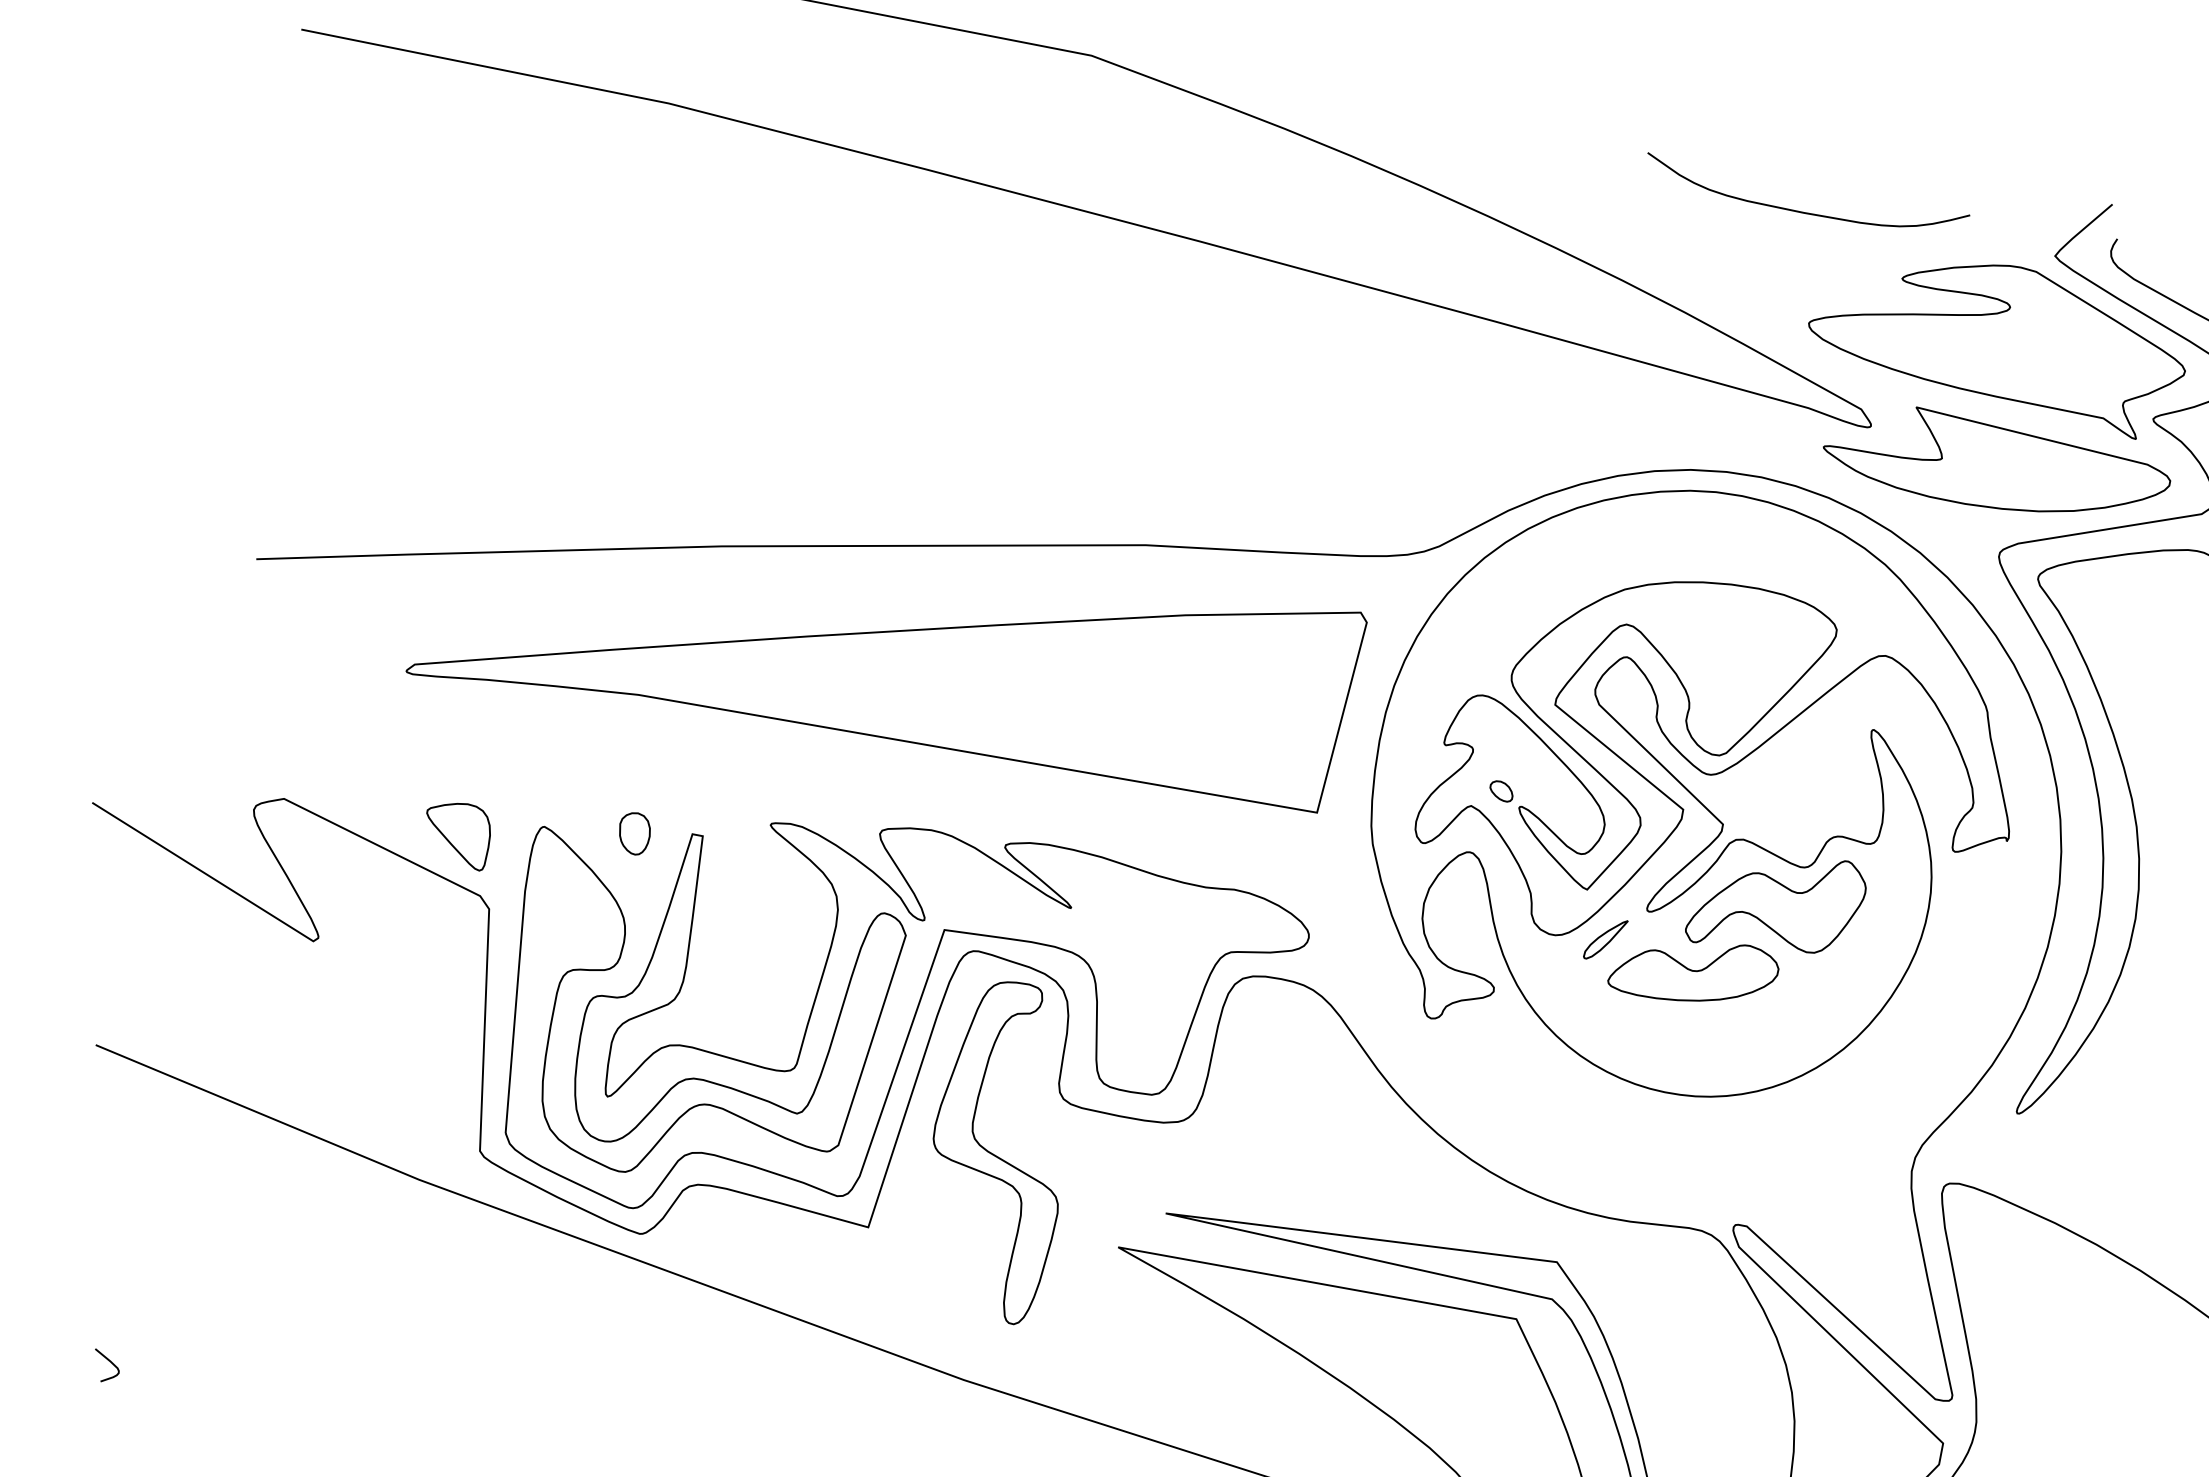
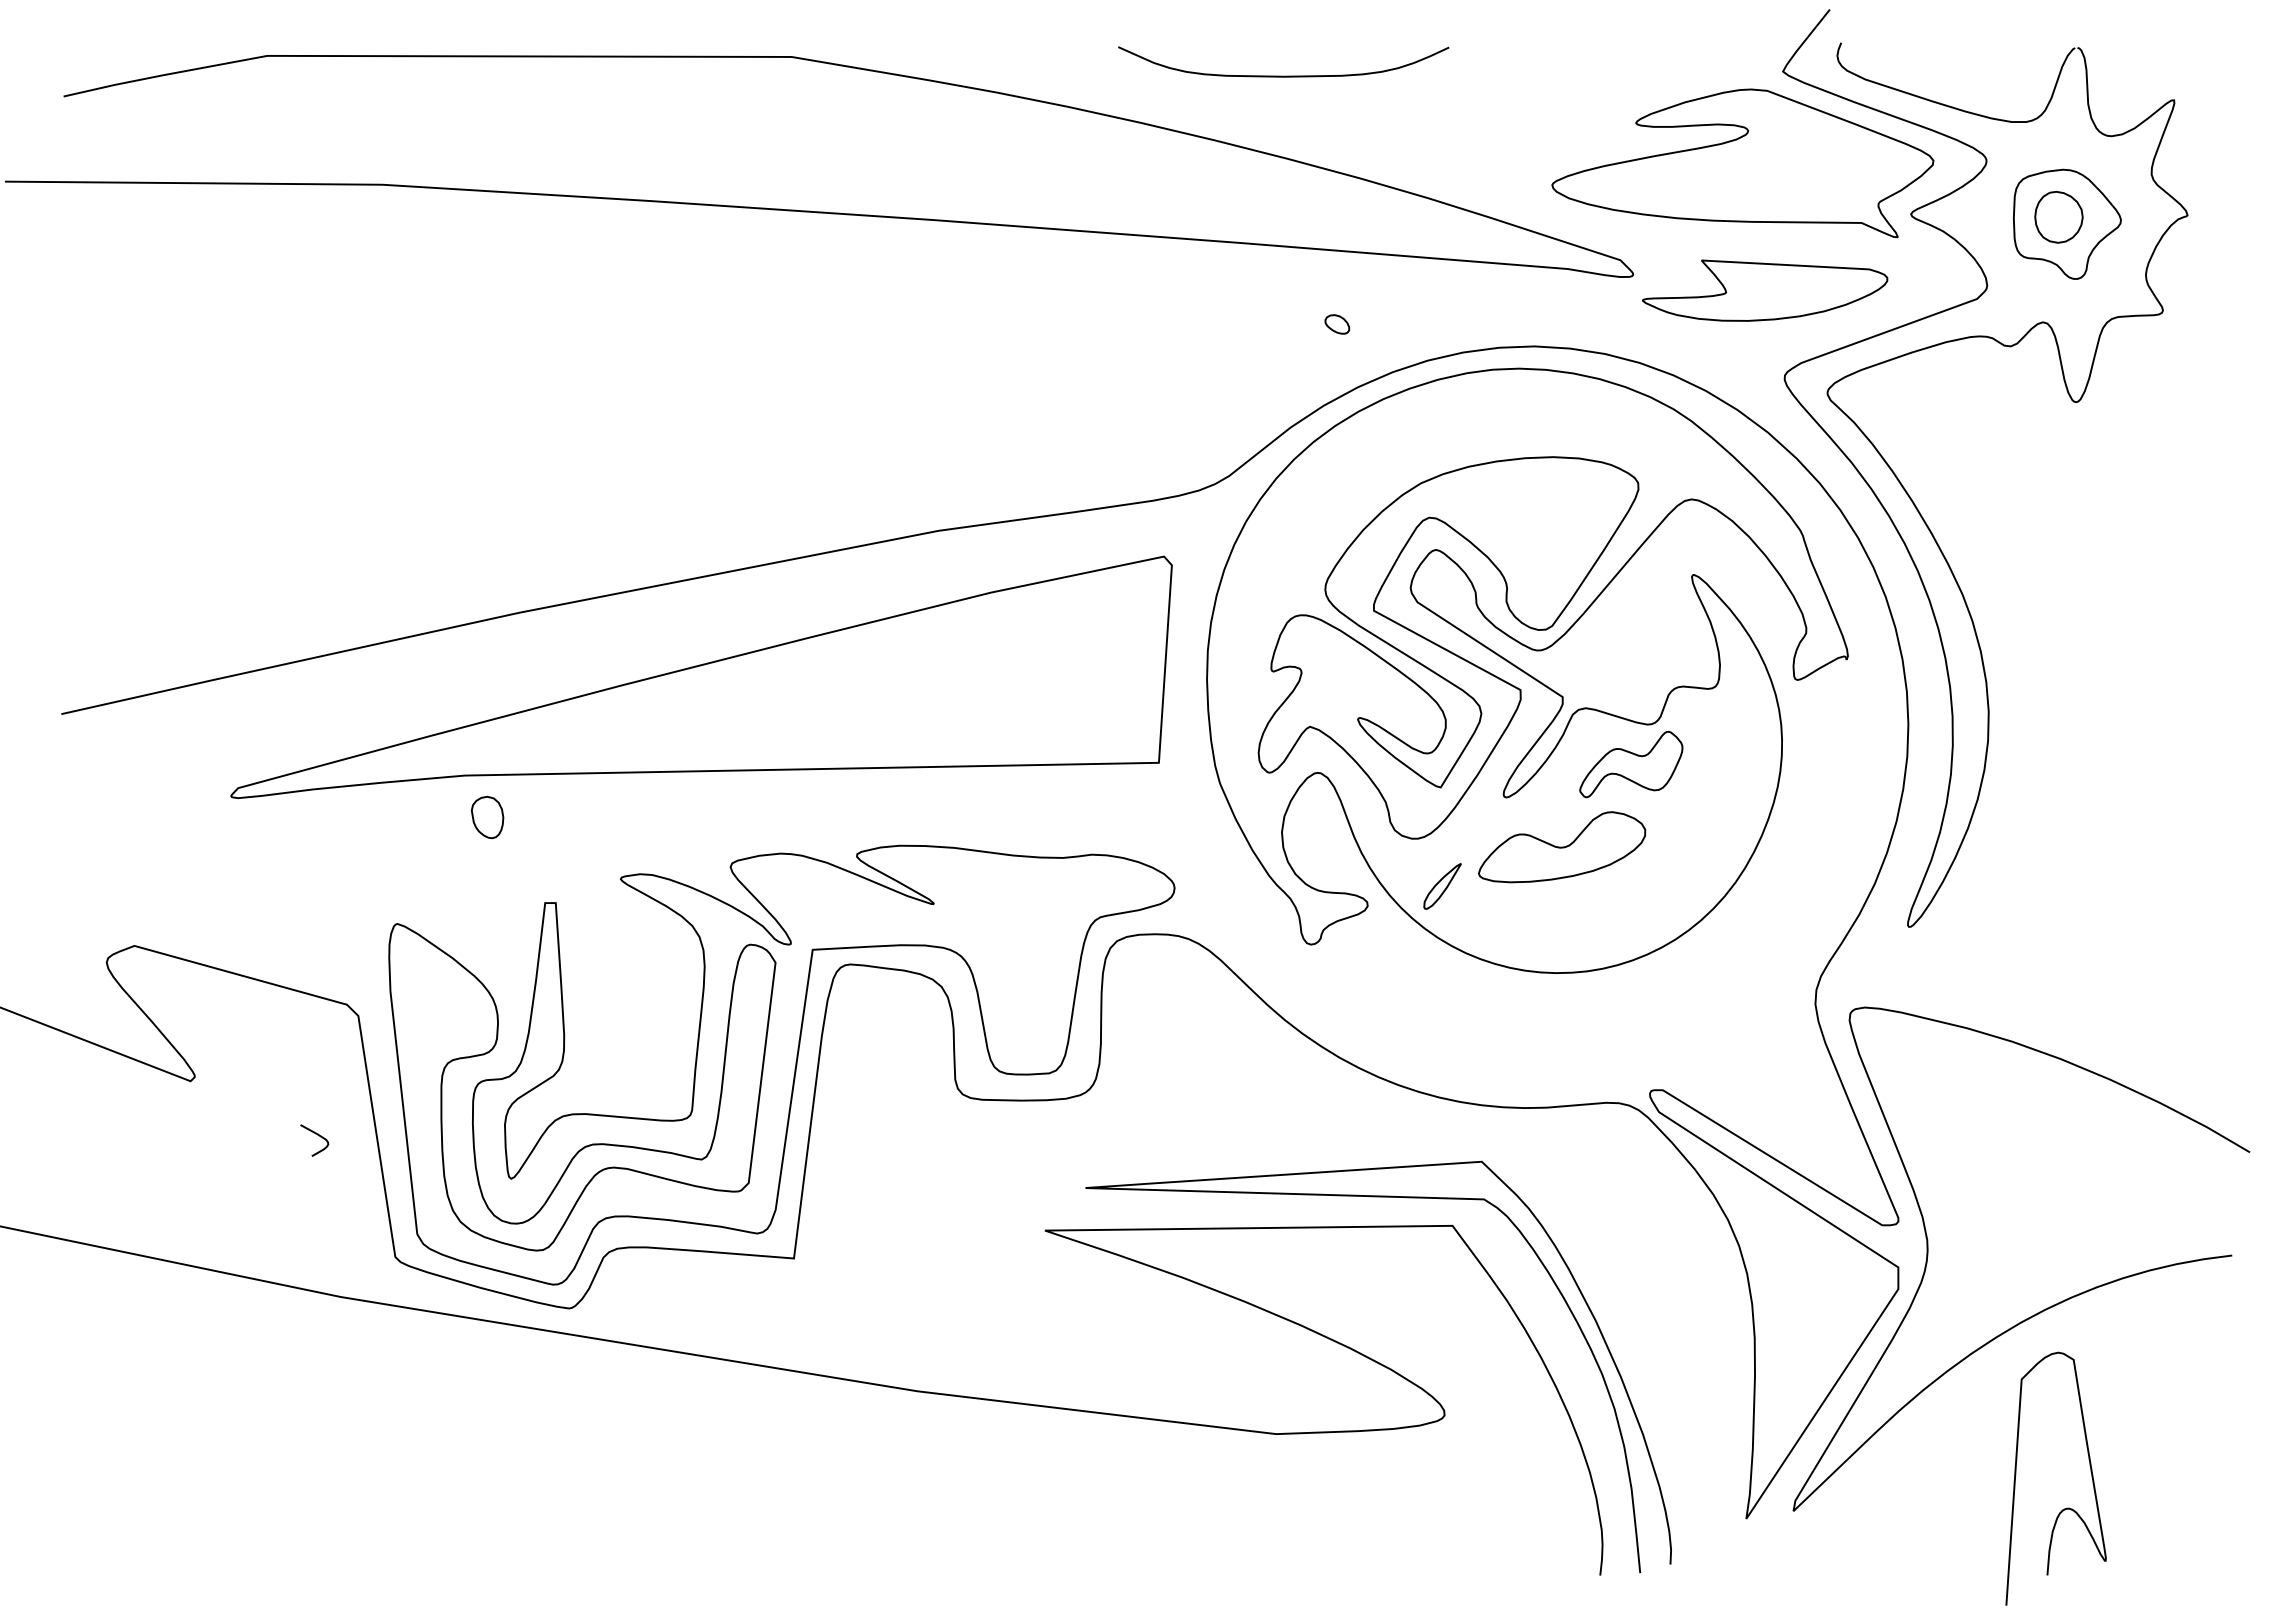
curve: (1803, 211) -> (1283, 75), moved
part: (1996, 465) -> (1764, 290), size x0.7
part: (1501, 791) -> (1337, 324), moved
part: (456, 833) -> (311, 947), removed
part: (634, 833) -> (487, 817), moved
part: (1777, 903) -> (1631, 764), size x0.6
part: (1605, 939) -> (1442, 886), moved
part: (996, 1154) -> (906, 1162), removed
curve: (109, 1362) -> (317, 1135), moved

